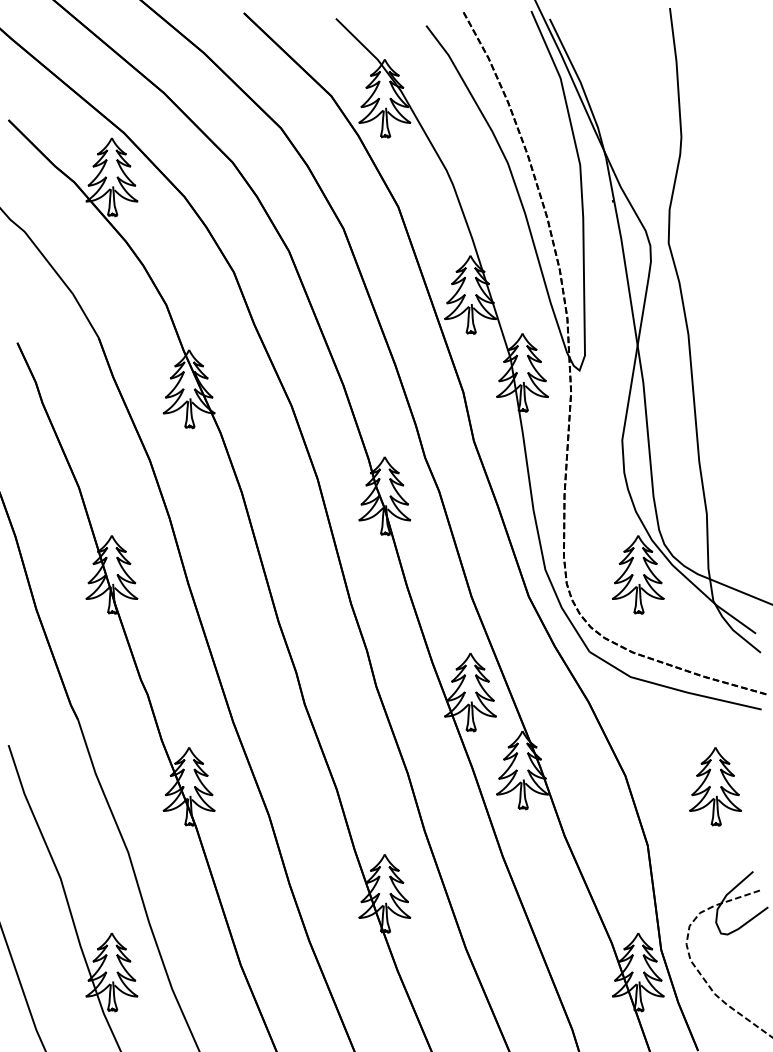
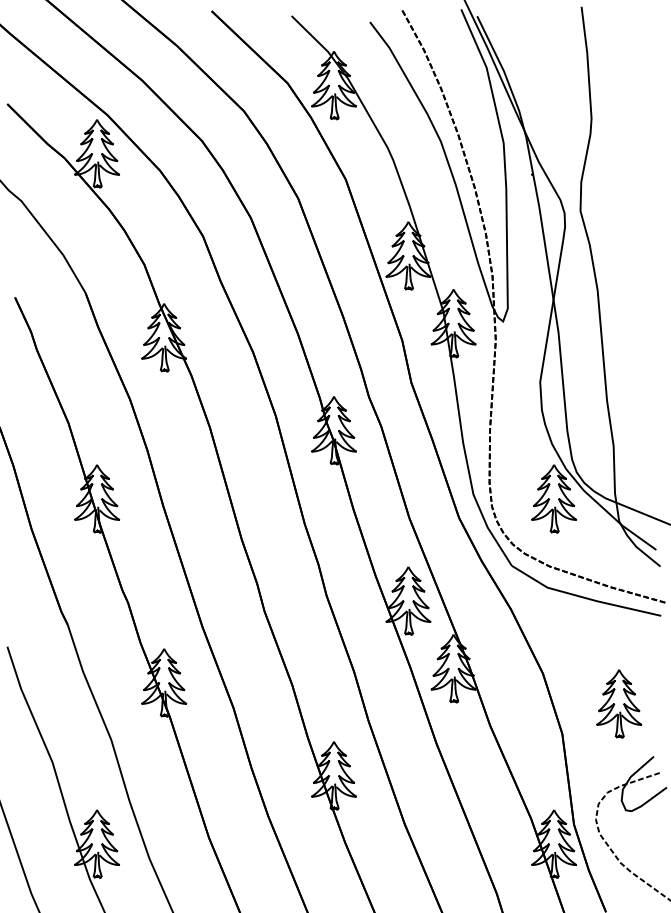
part: (715, 786) -> (619, 703), moved

